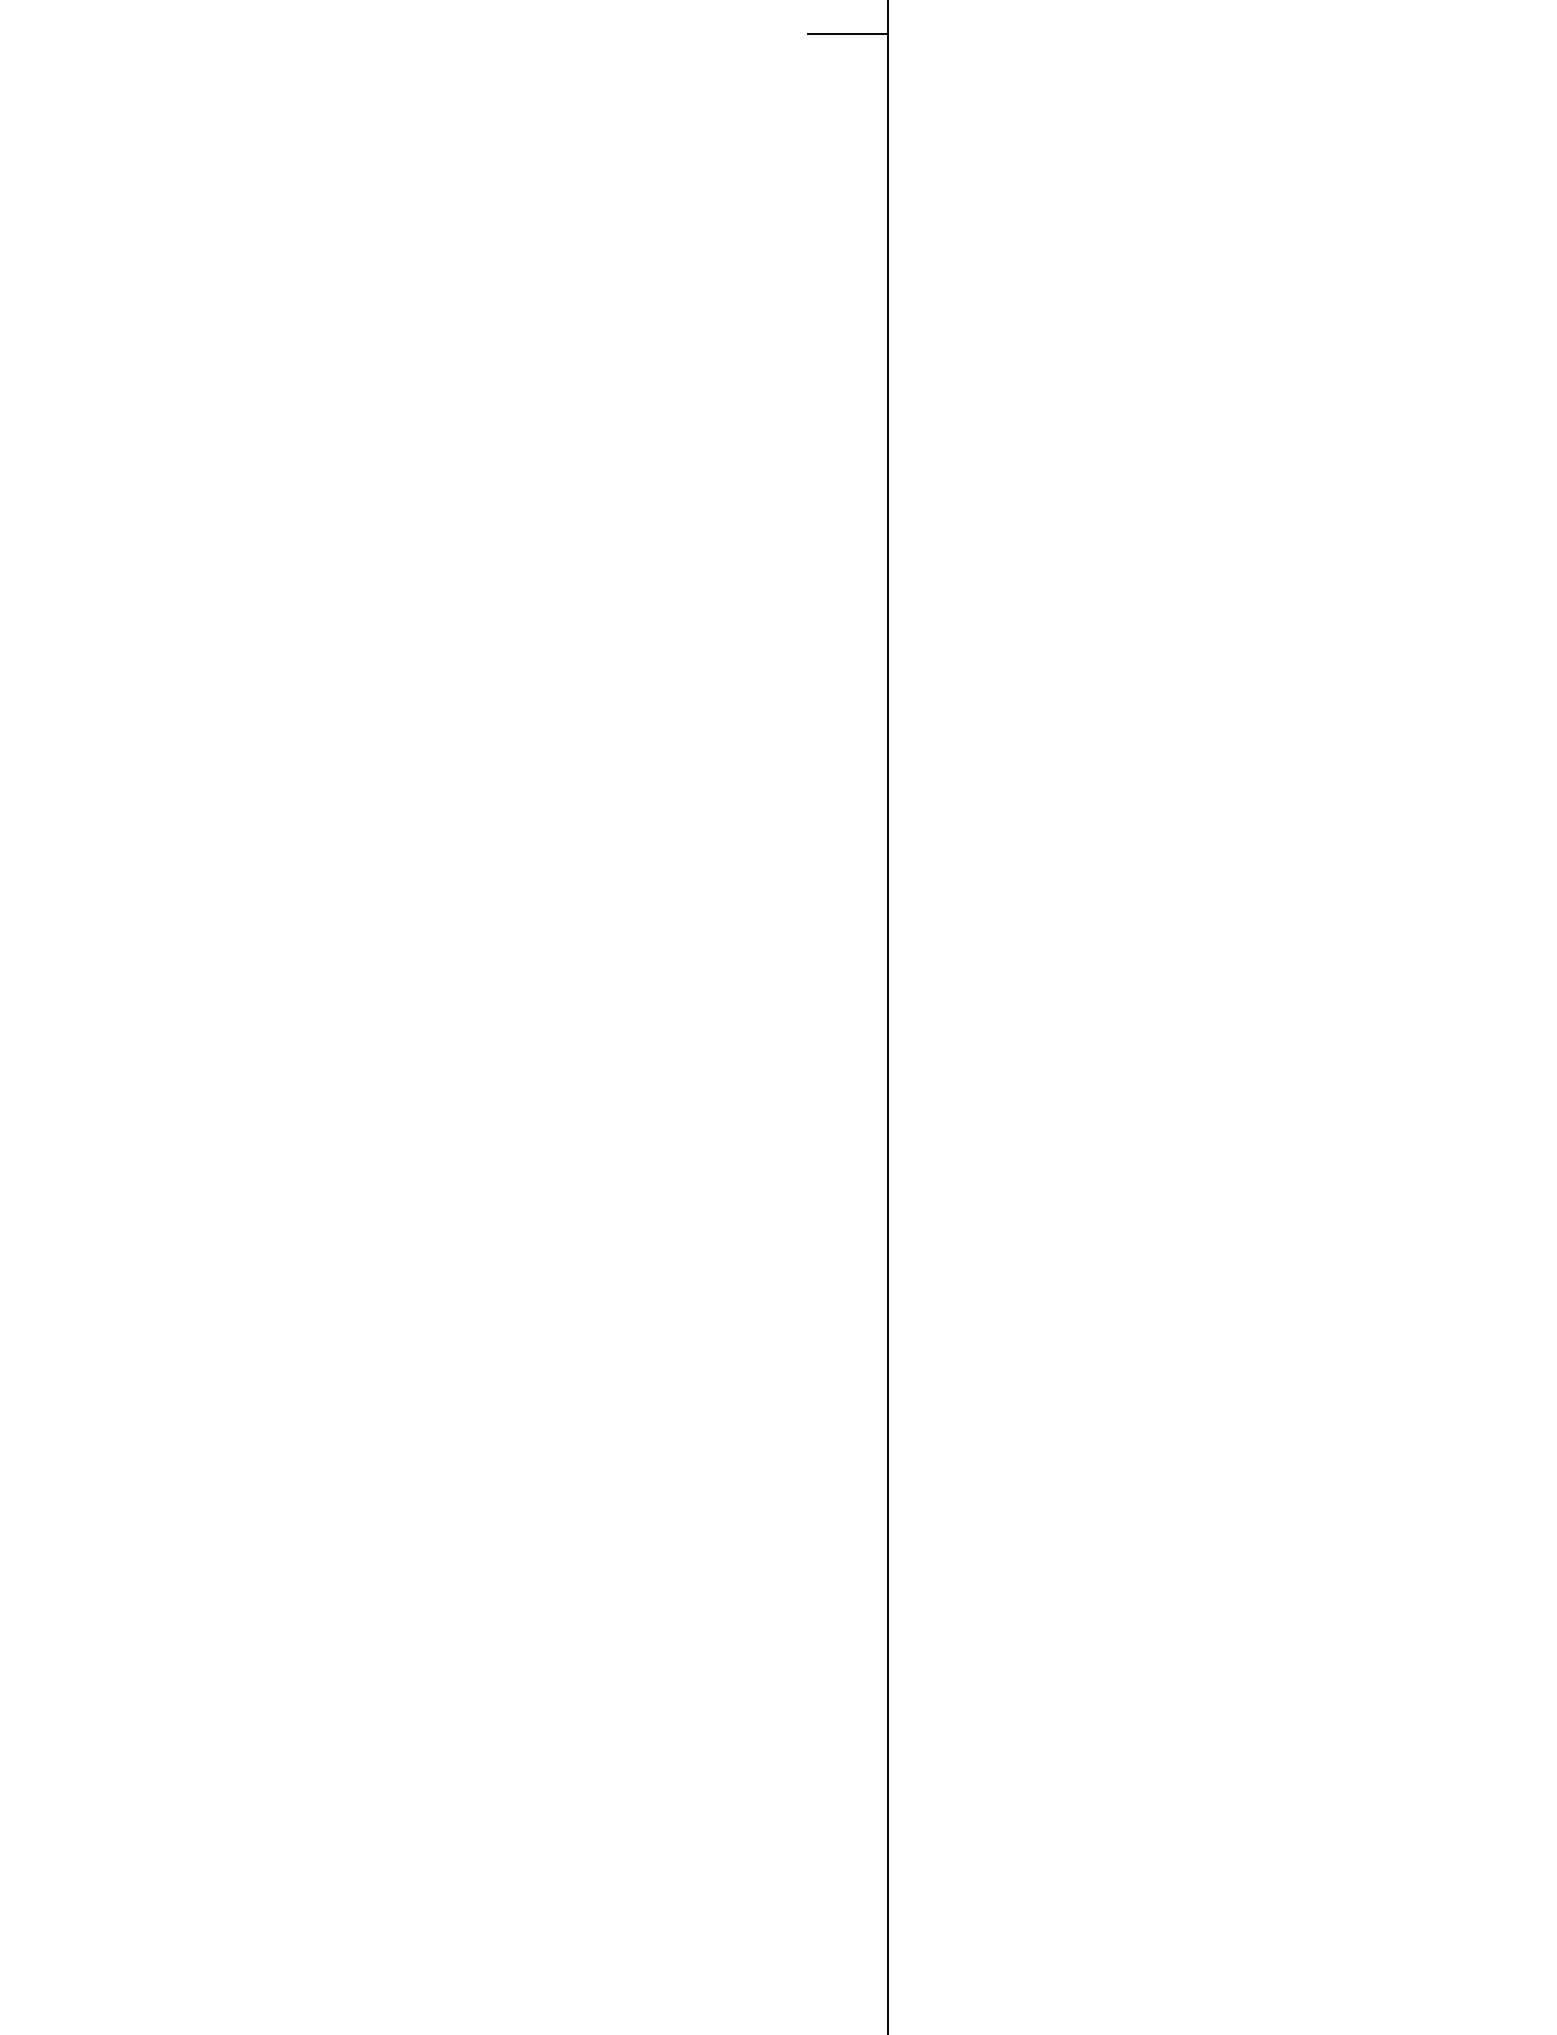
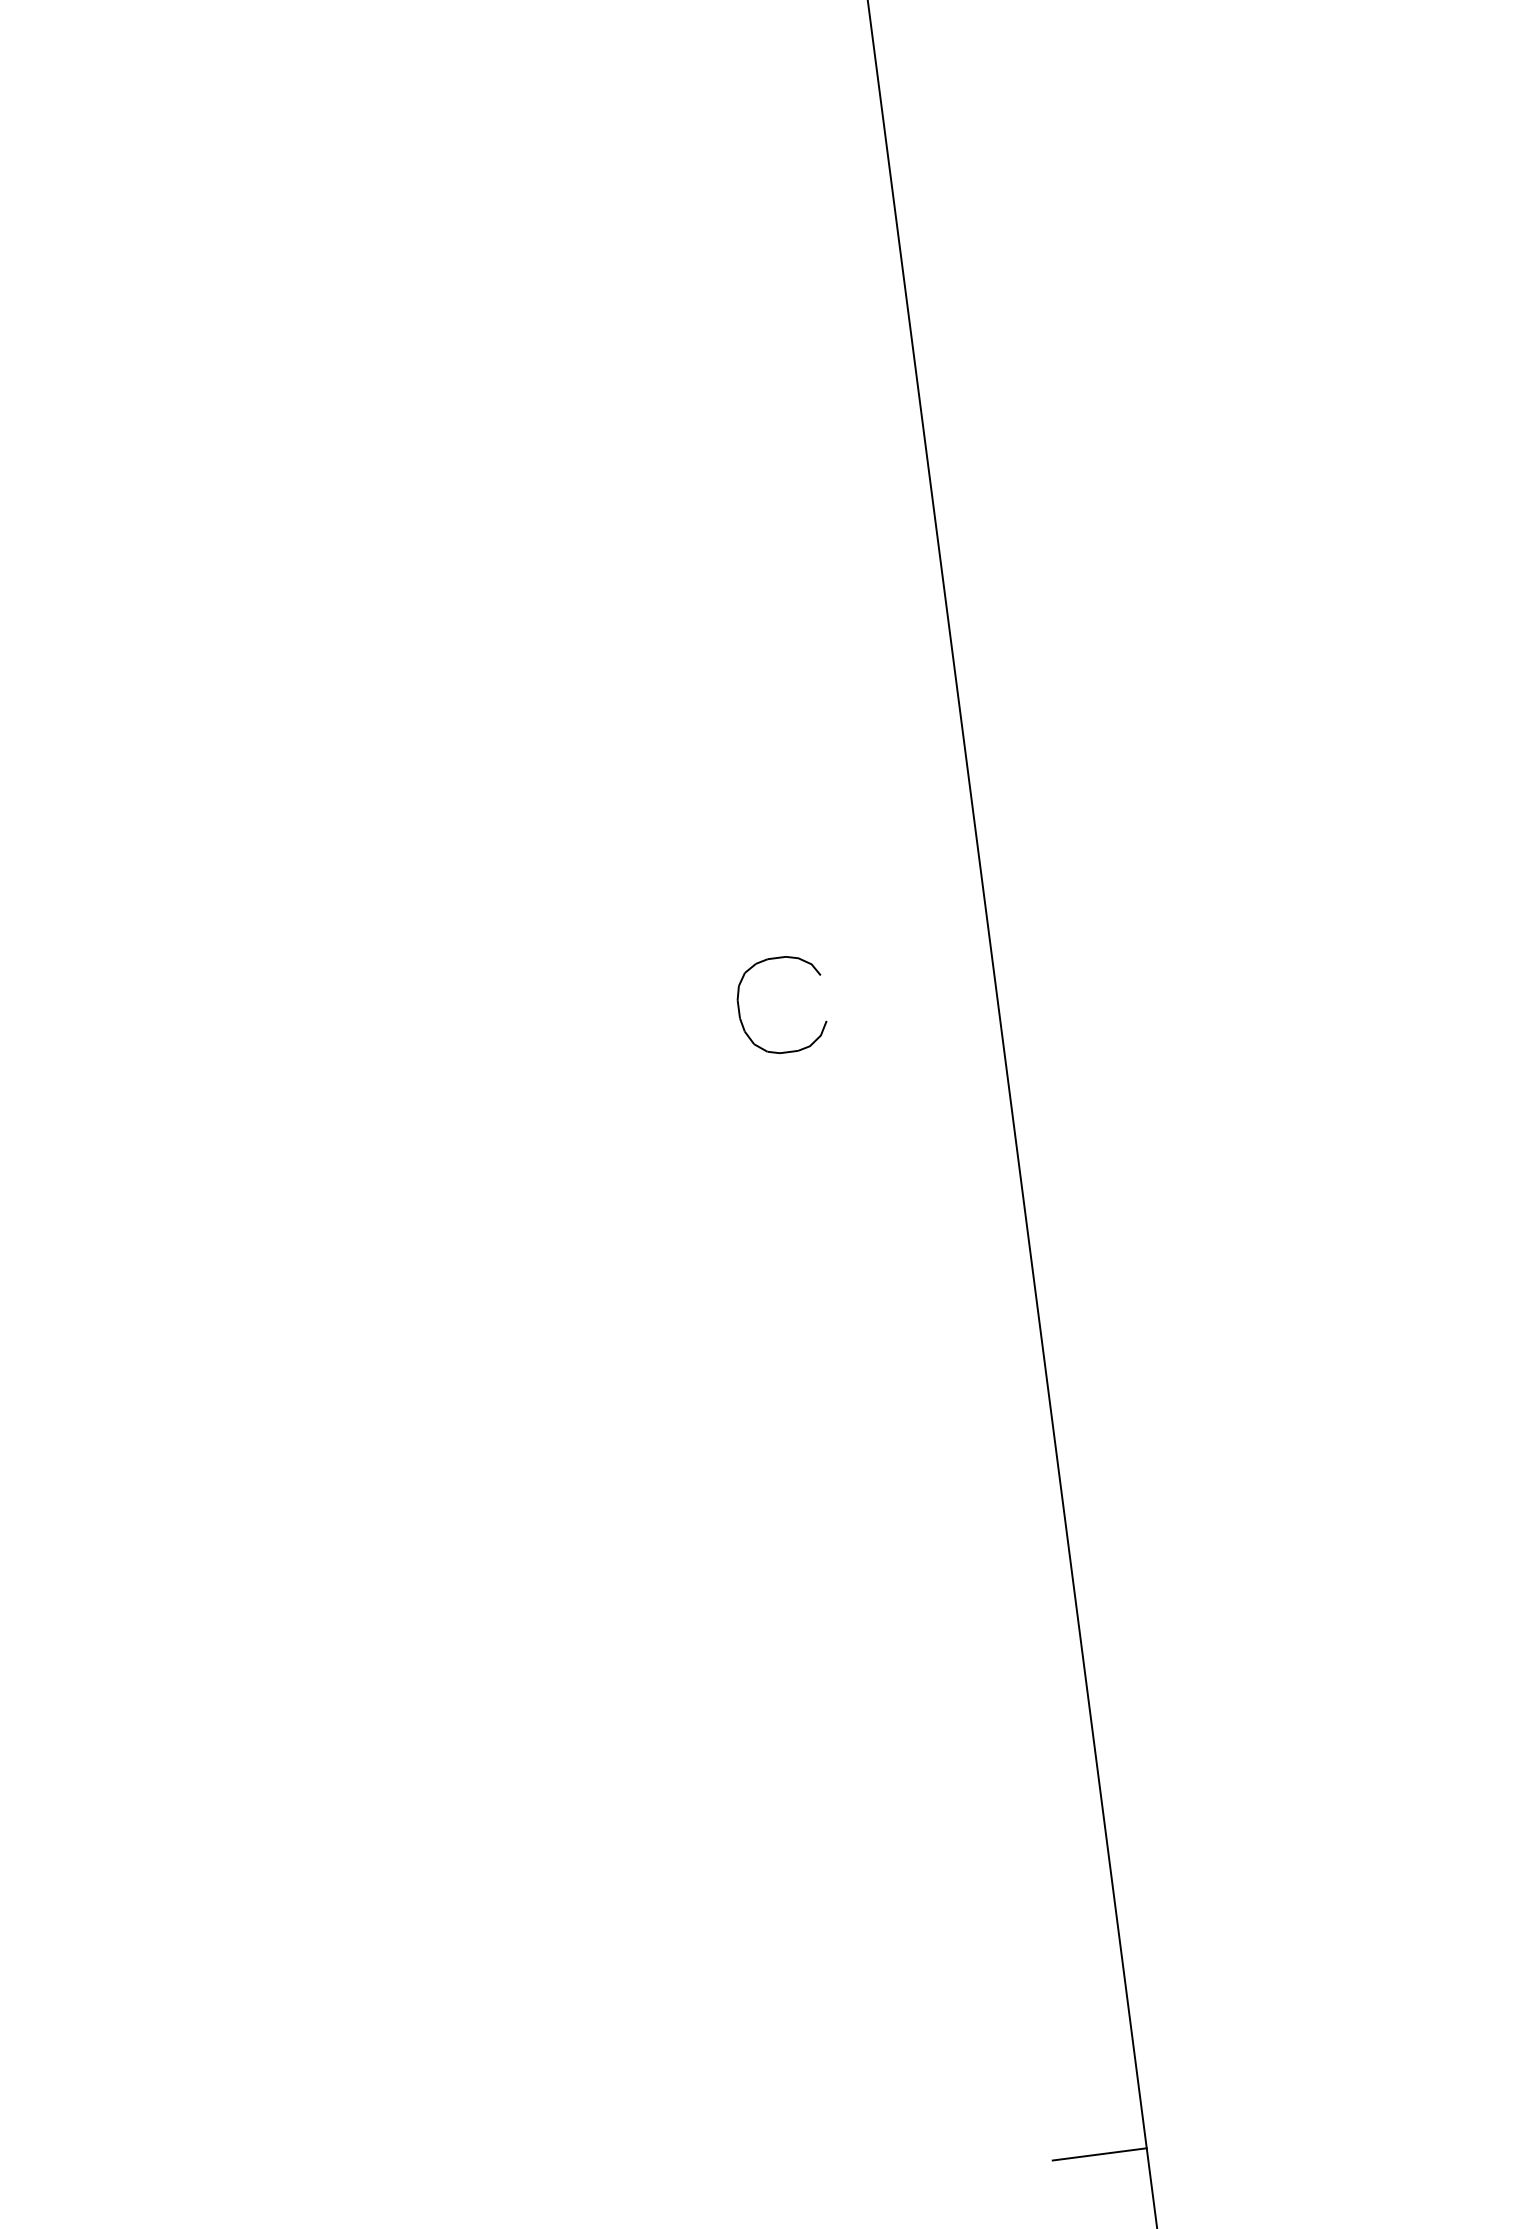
part: (669, 1010) -> (739, 1010), added
line: (847, 2015) -> (1099, 2154), added

